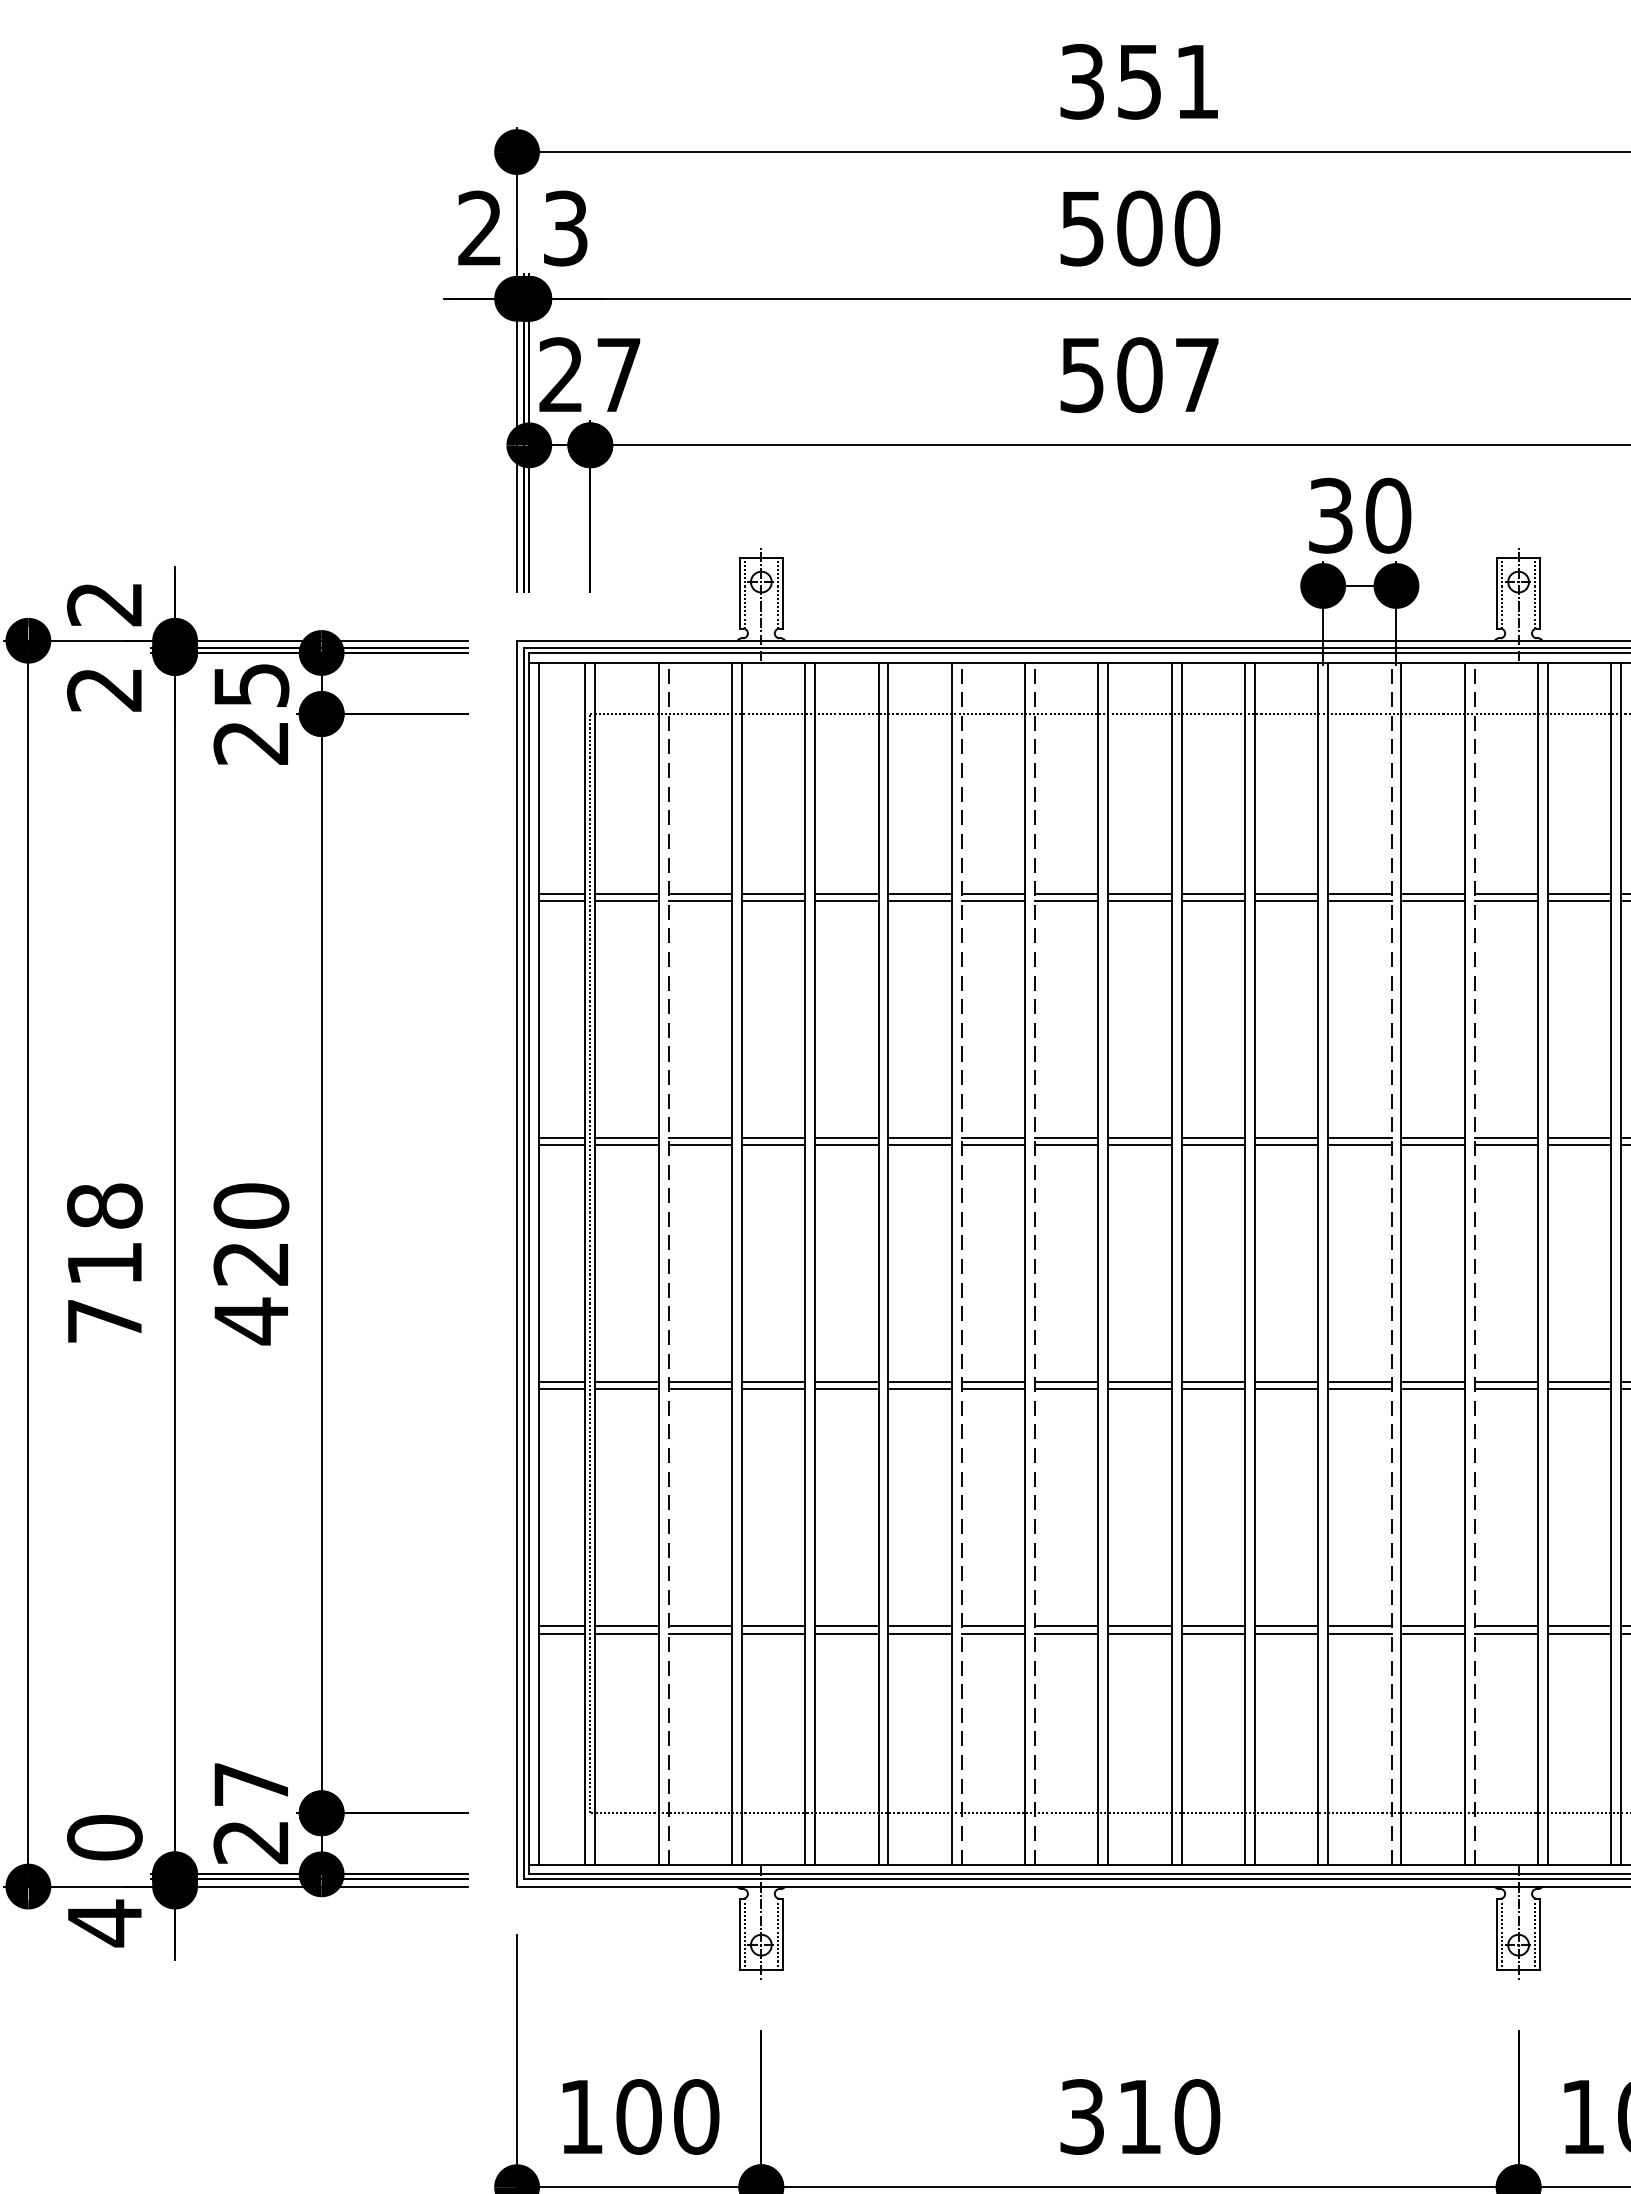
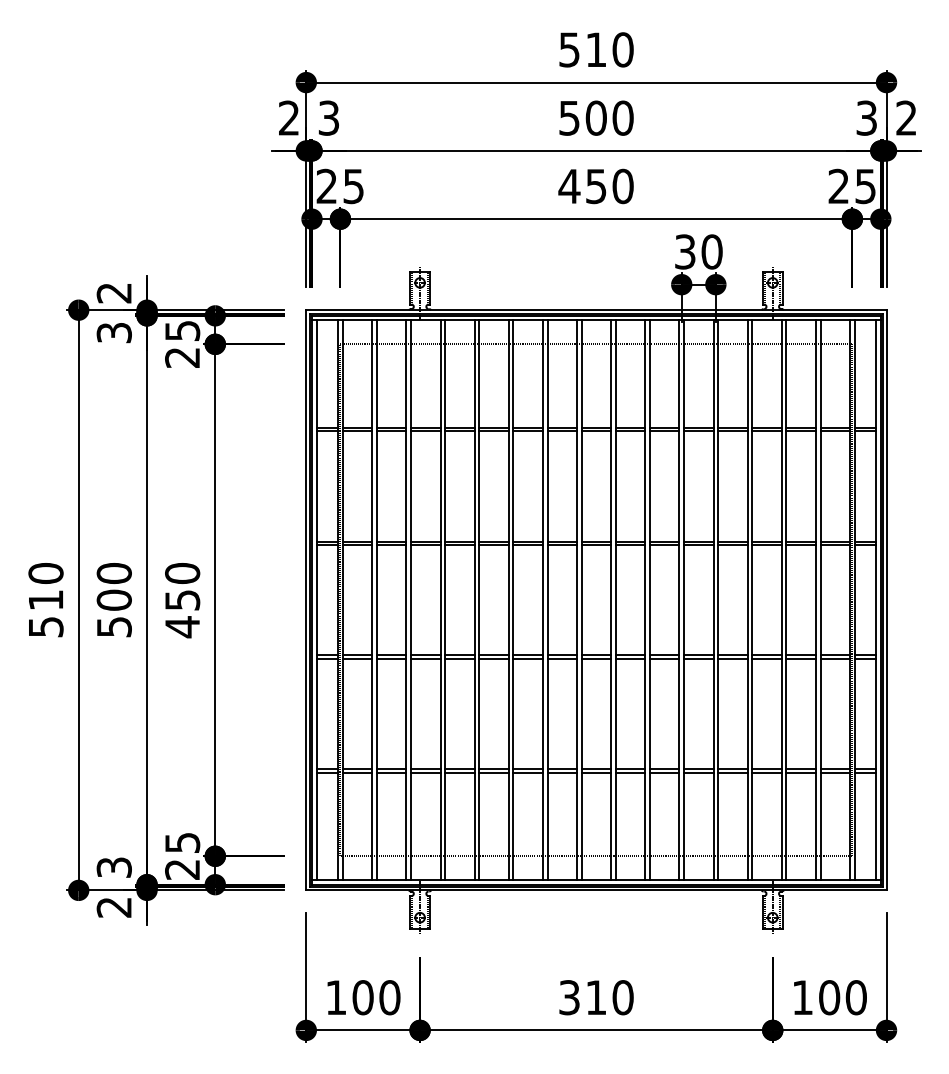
text: (1140, 80) -> (596, 49), 351 -> 510
text: (618, 375) -> (353, 186), 27 -> 25
text: (1138, 375) -> (595, 186), 507 -> 450
text: (103, 690) -> (113, 333), 2 -> 3
text: (103, 1264) -> (113, 600), 718 -> 500
text: (251, 1264) -> (182, 600), 420 -> 450
line: (667, 1264) -> (376, 600), dashed -> solid
line: (961, 1264) -> (513, 600), dashed -> solid
line: (1034, 1264) -> (547, 600), dashed -> solid
line: (1391, 1264) -> (713, 600), dashed -> solid
line: (1475, 1264) -> (752, 600), dashed -> solid
text: (251, 1783) -> (182, 842), 27 -> 25
text: (103, 1837) -> (113, 867), 0 -> 3
text: (103, 1923) -> (113, 907), 4 -> 2

